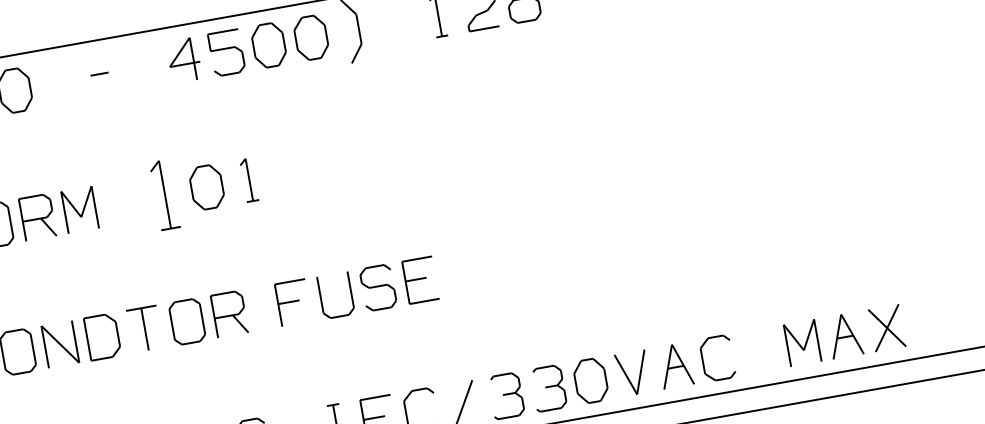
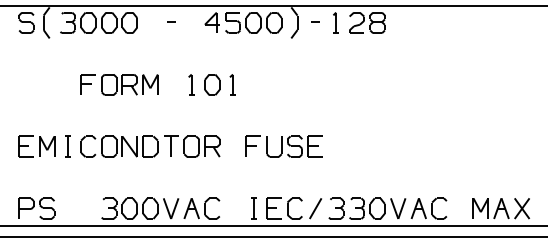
curve: (395, 19) -> (315, 21), added
part: (164, 194) -> (191, 84), size x0.62
part: (354, 291) -> (283, 146), moved

